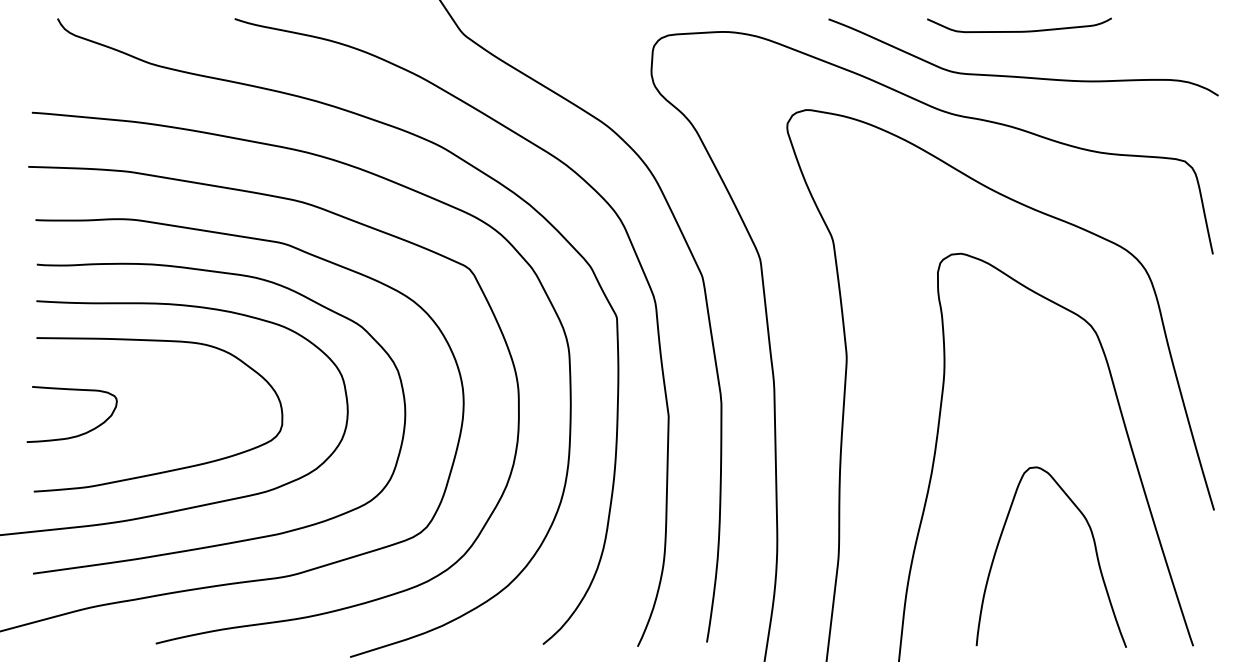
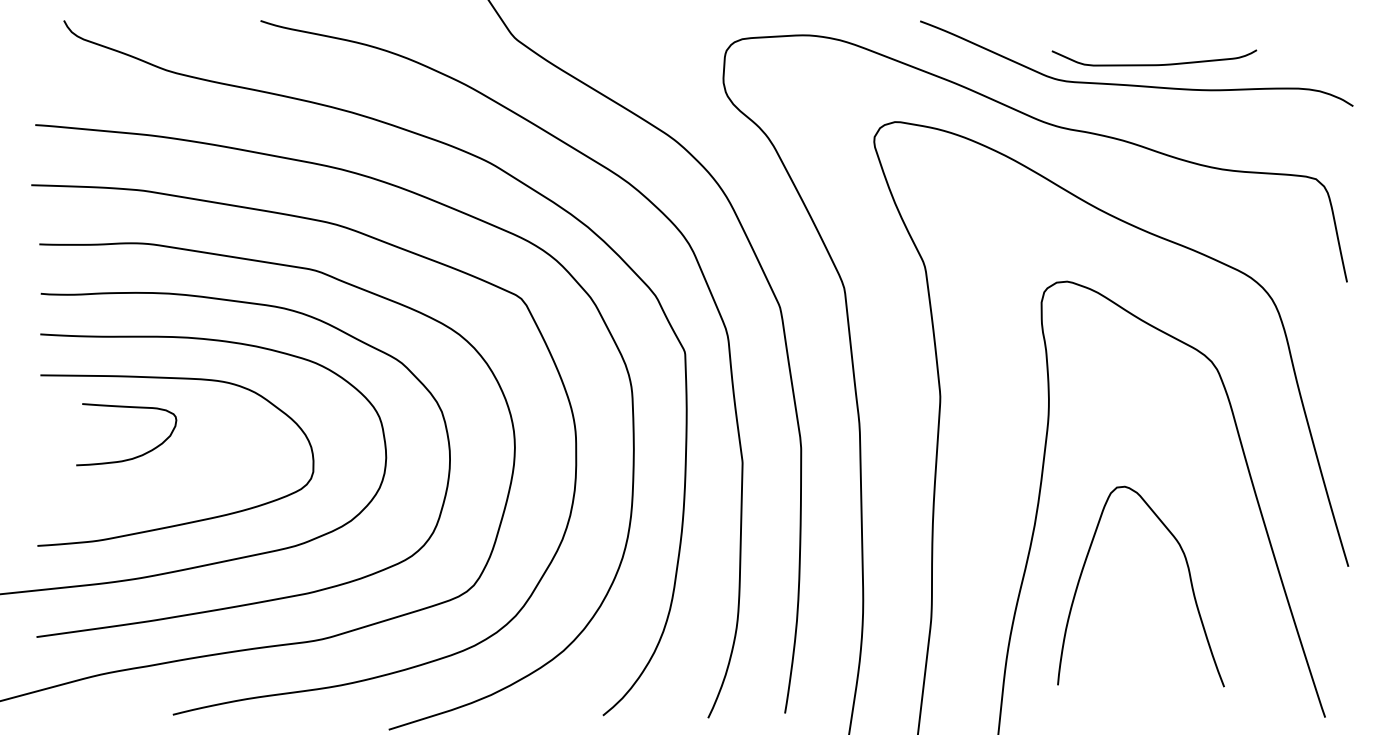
curve: (1021, 30) -> (1156, 63), moved
curve: (78, 434) -> (133, 456), moved
curve: (1094, 548) -> (1188, 576), moved

